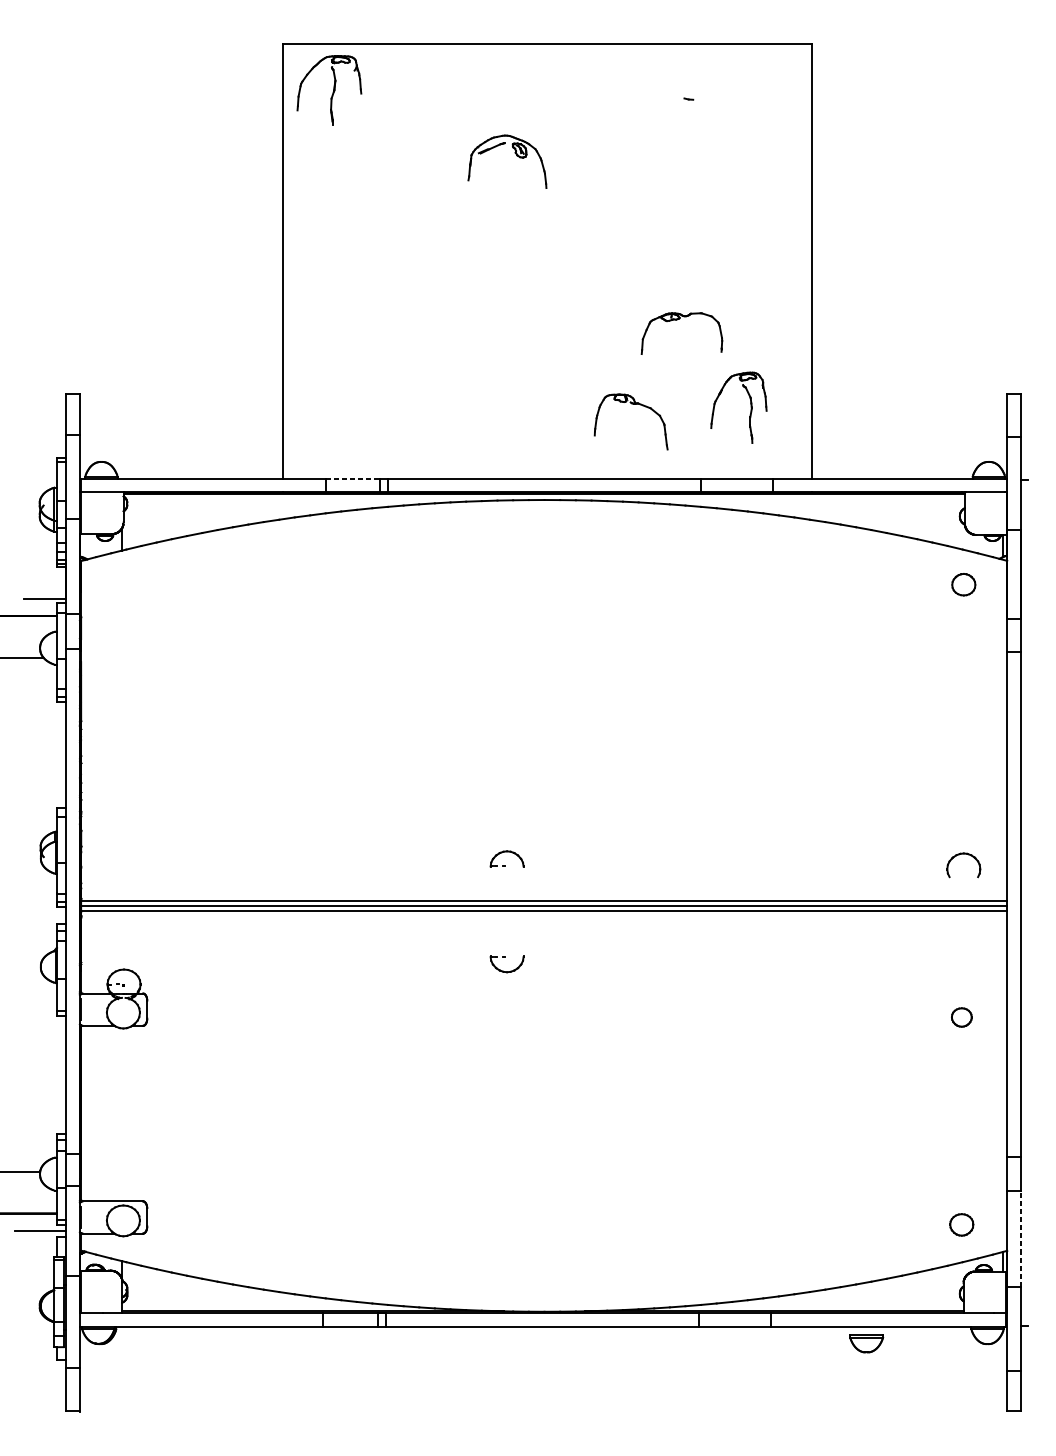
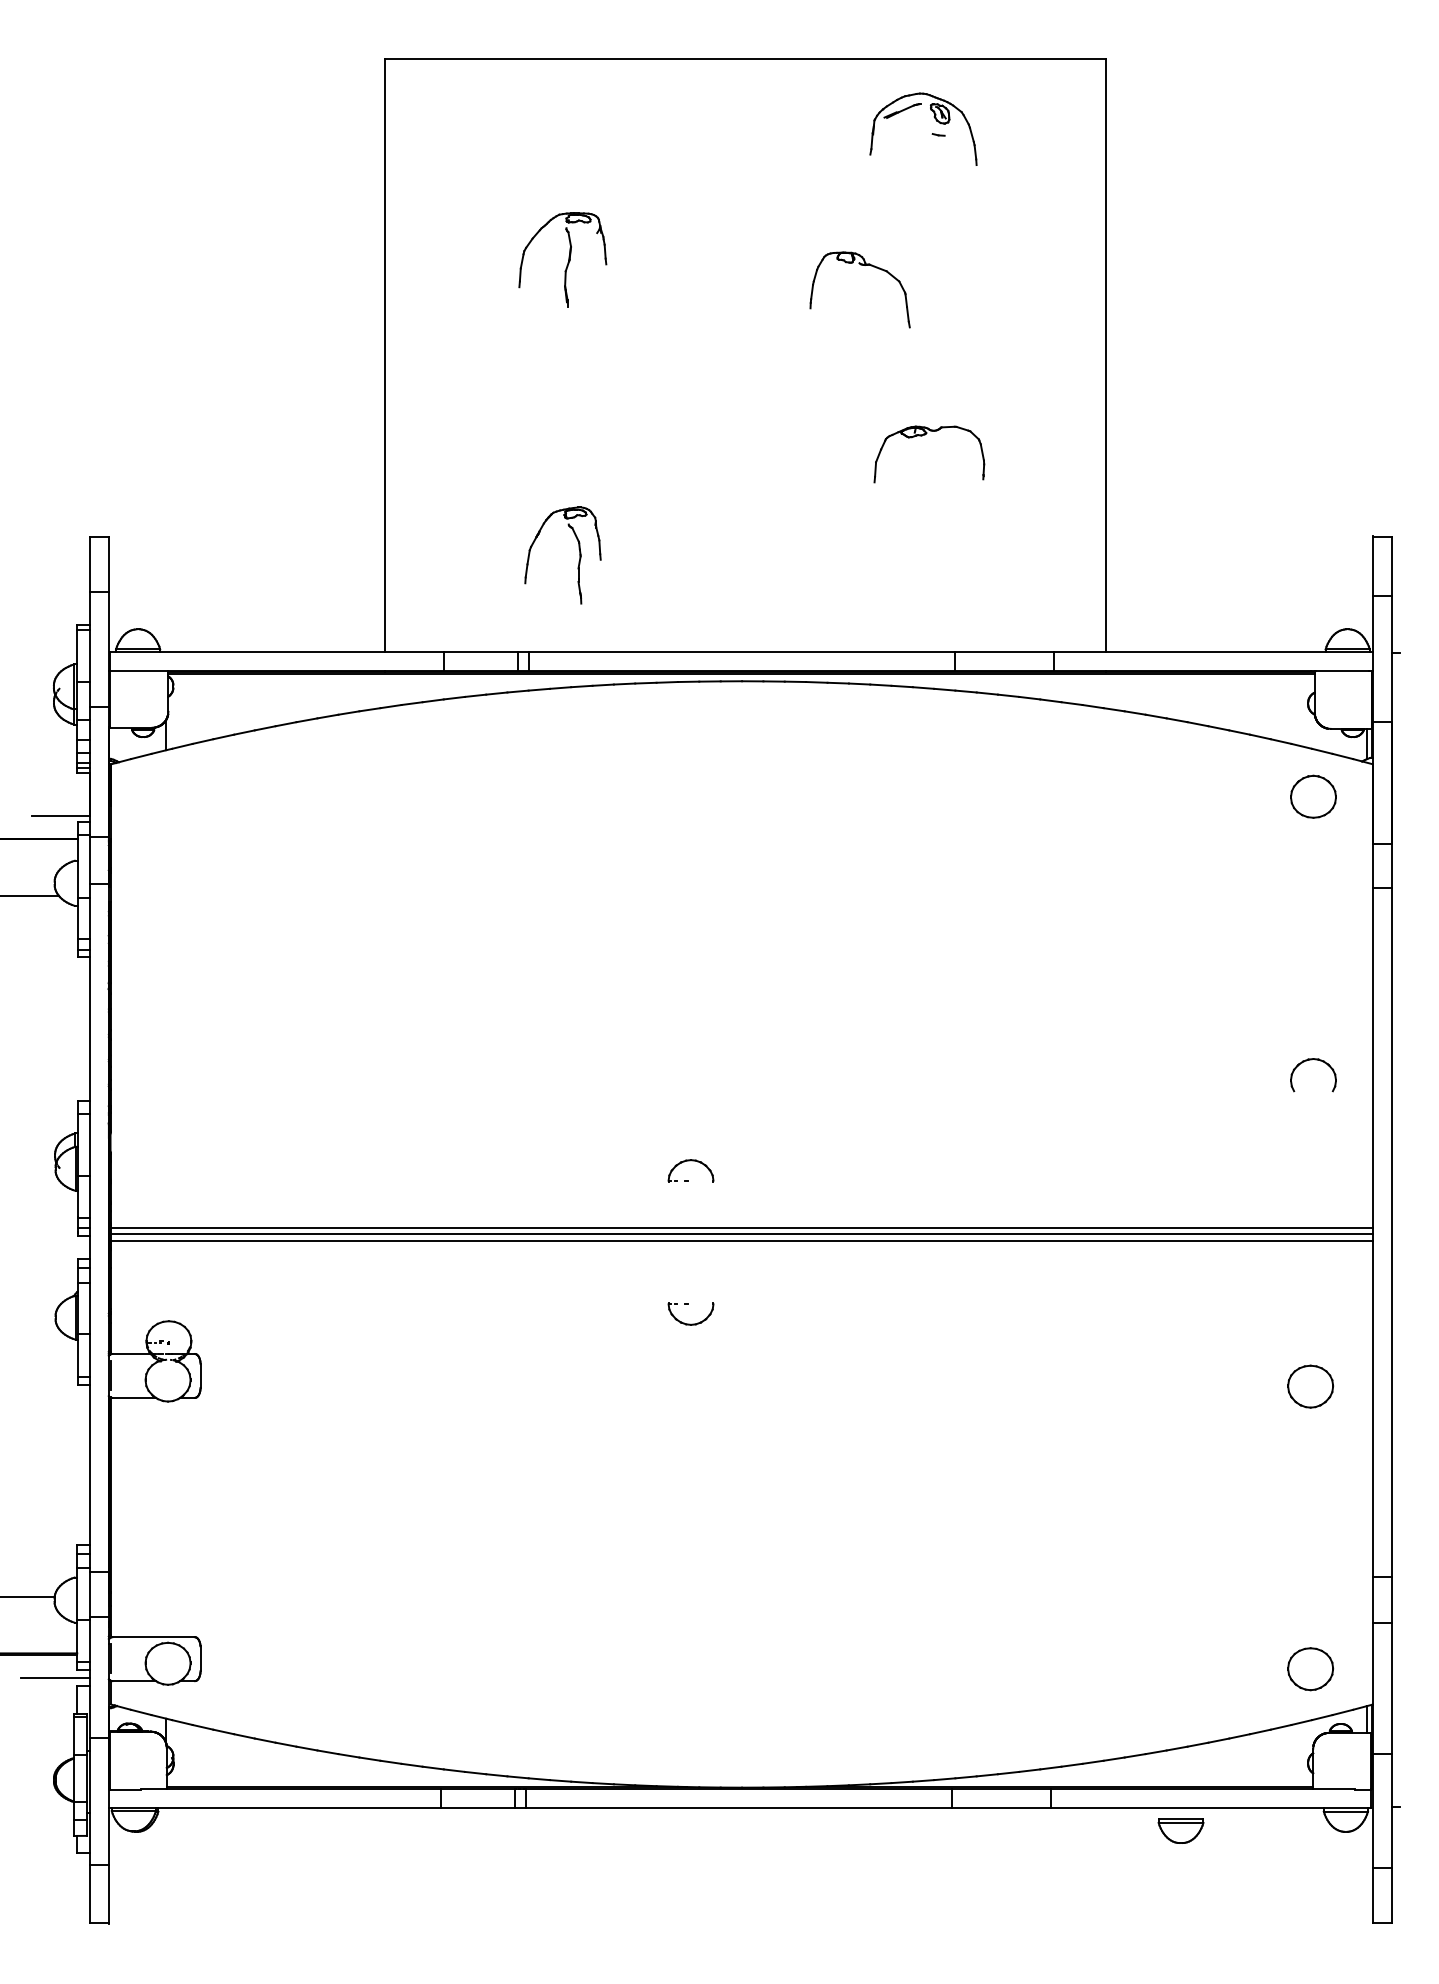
part: (329, 90) -> (562, 259), moved
part: (516, 155) -> (935, 120), moved
part: (631, 404) -> (860, 265), moved
part: (751, 407) -> (579, 555), moved
line: (353, 478) -> (481, 651), dashed -> solid
part: (963, 584) -> (1313, 796), size x1.43
part: (962, 854) -> (1311, 1060), moved
part: (961, 1017) -> (1310, 1386), size x1.67
part: (961, 1225) -> (1310, 1669), size x1.43
line: (1021, 1239) -> (1391, 1688), dashed -> solid

